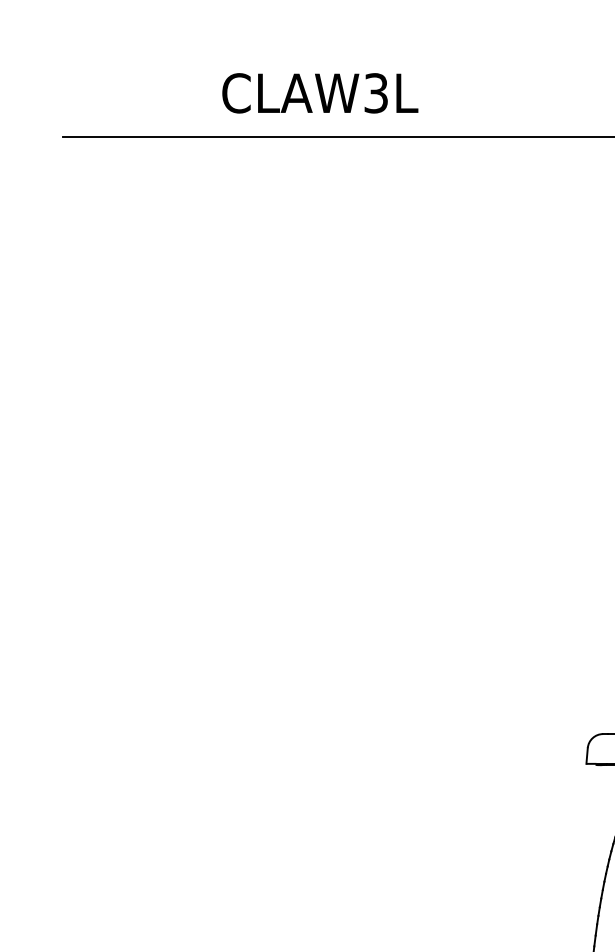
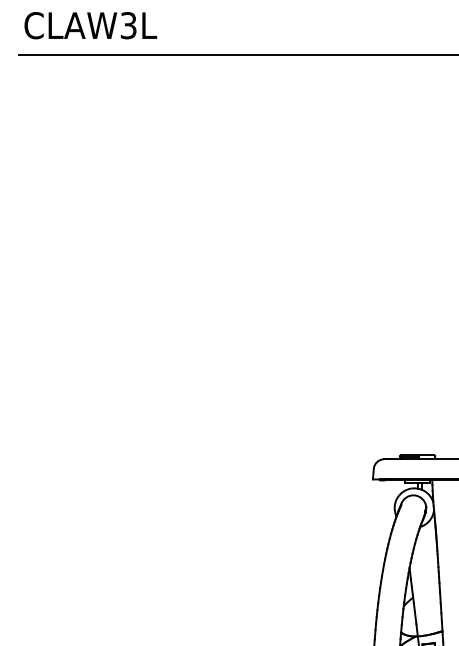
text: (319, 93) -> (90, 25), moved

